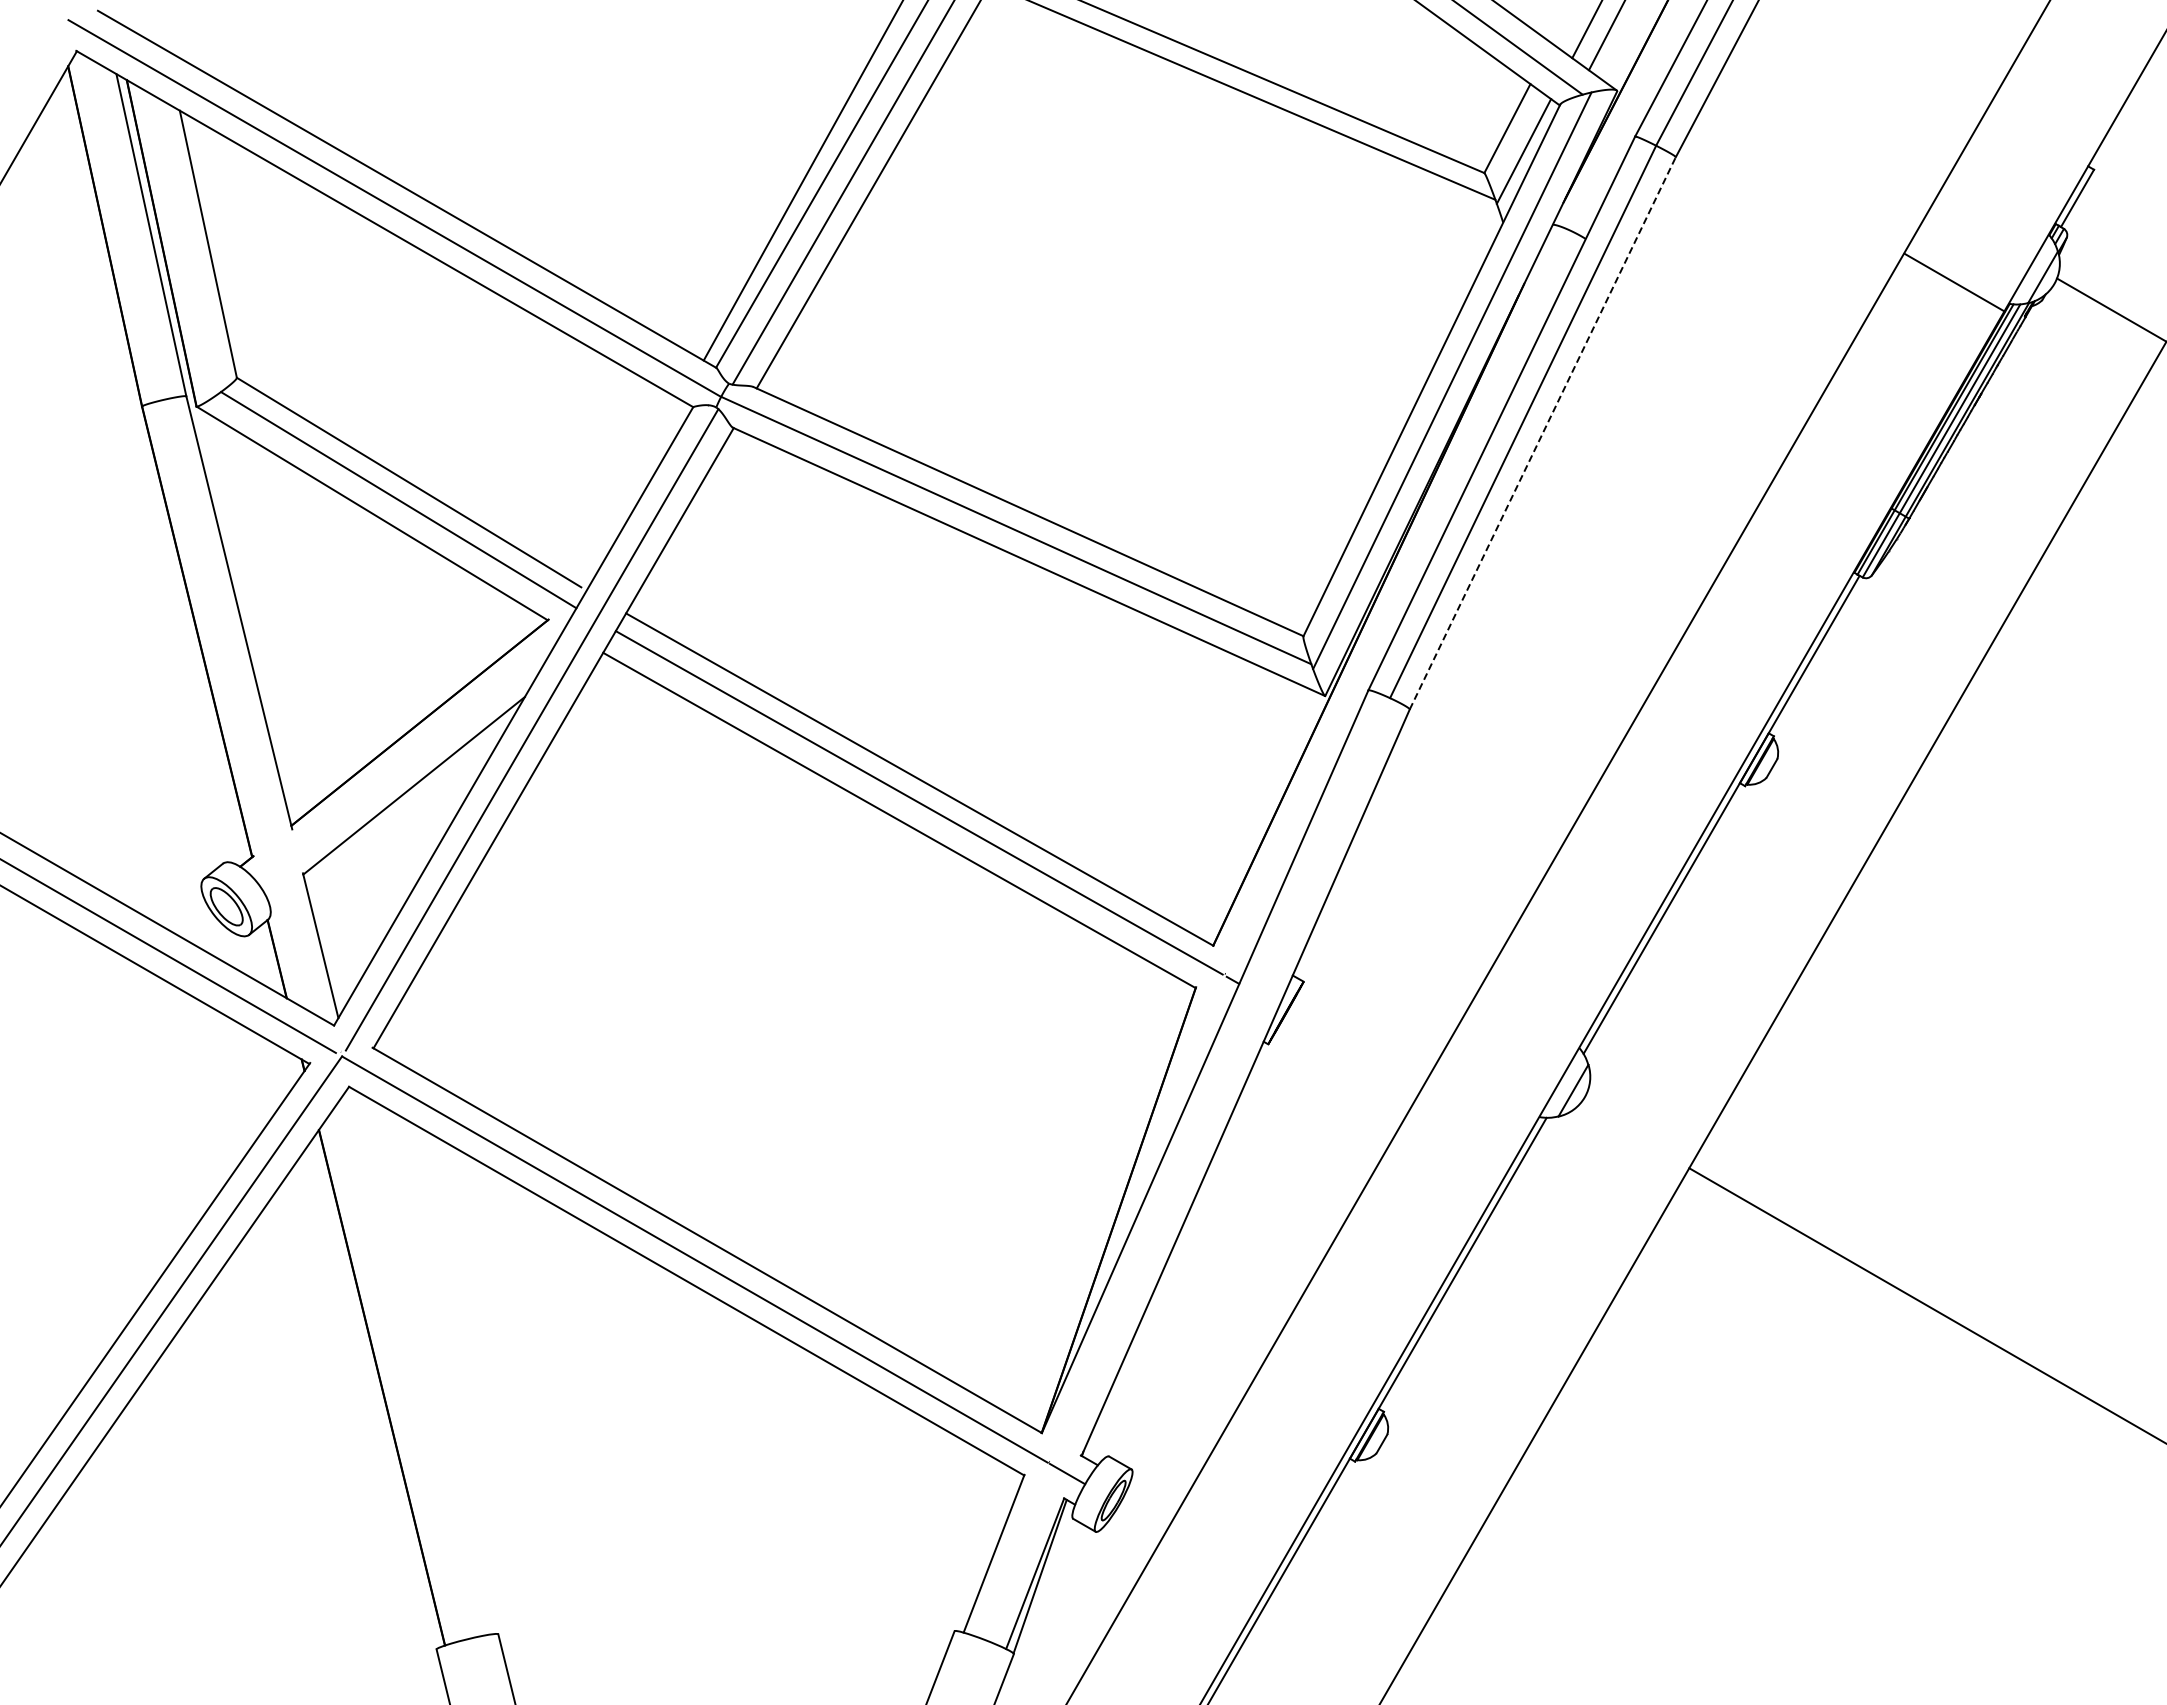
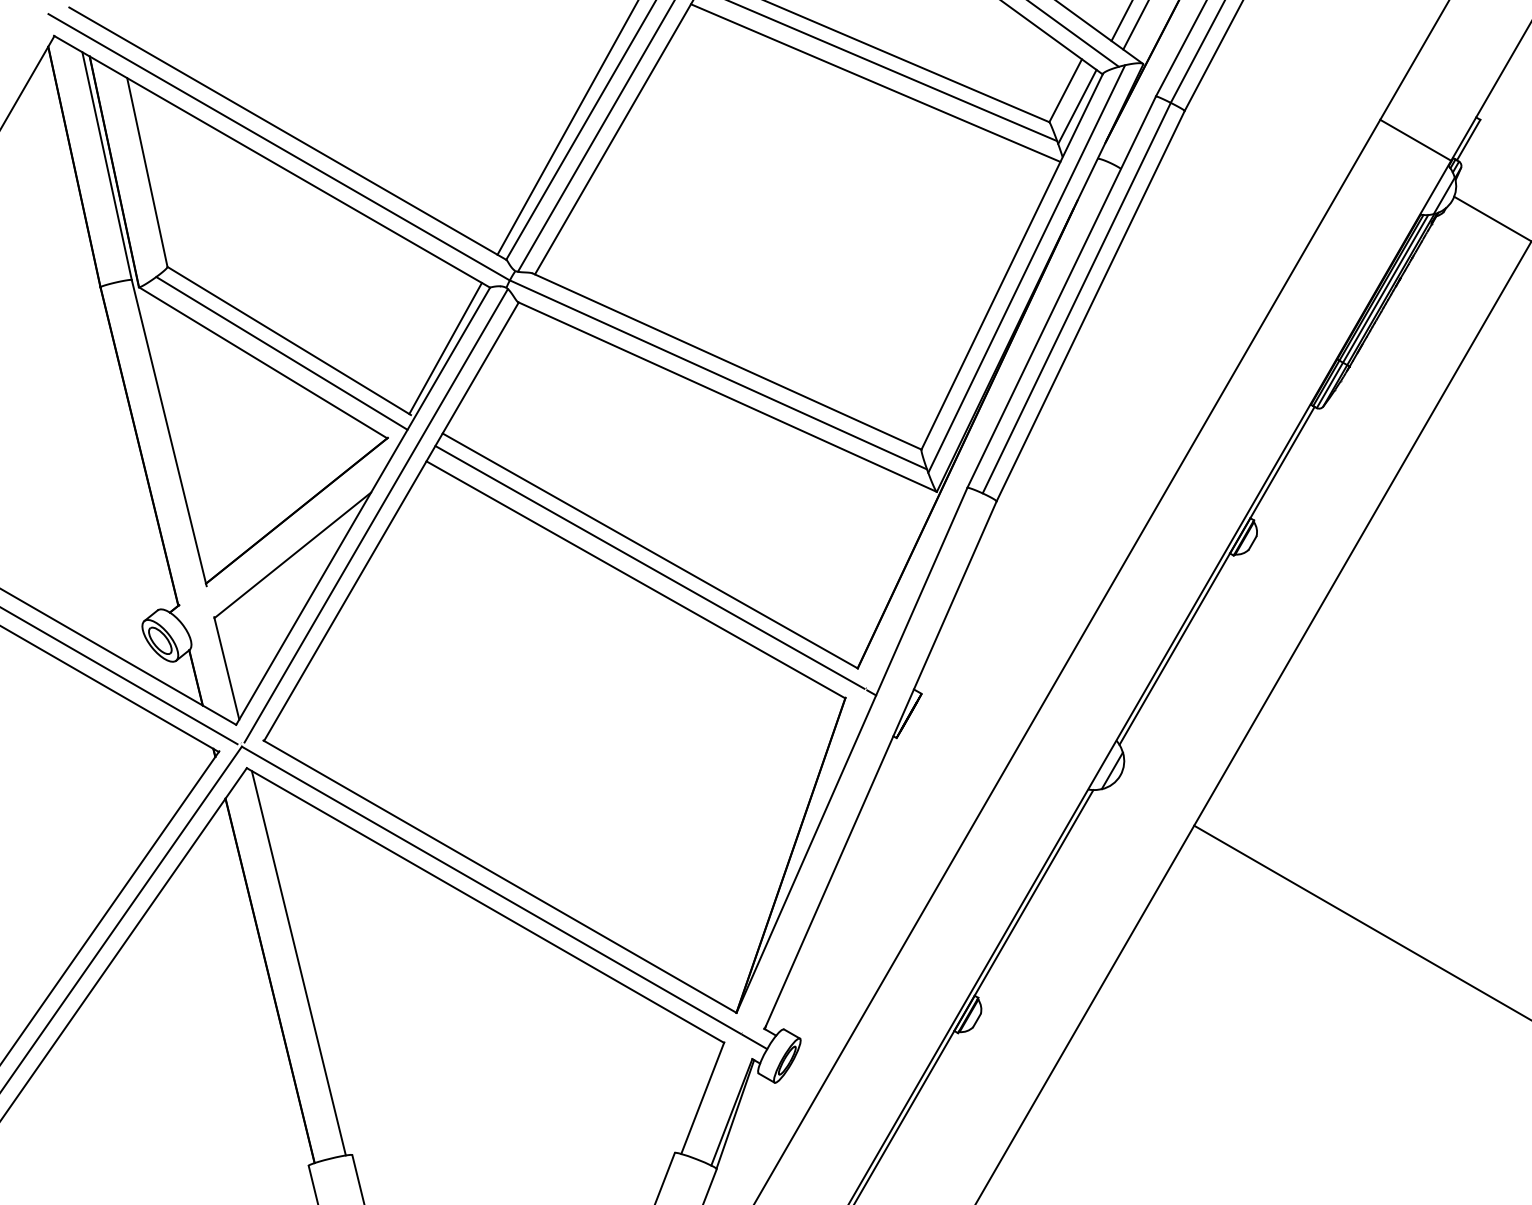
line: (1238, 117) -> (875, 82), added
line: (1954, 282) -> (1415, 140), moved
line: (1542, 433) -> (1090, 306), dashed -> solid
line: (629, 492) -> (445, 348), added
line: (422, 1362) -> (298, 963), added

